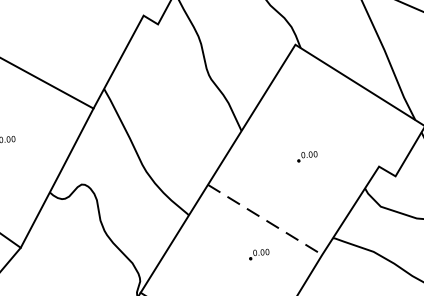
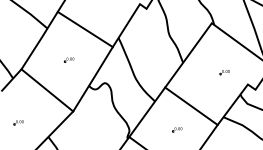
part: (306, 157) -> (224, 72), moved
line: (265, 220) -> (191, 106), dashed -> solid
part: (259, 254) -> (177, 129), moved

